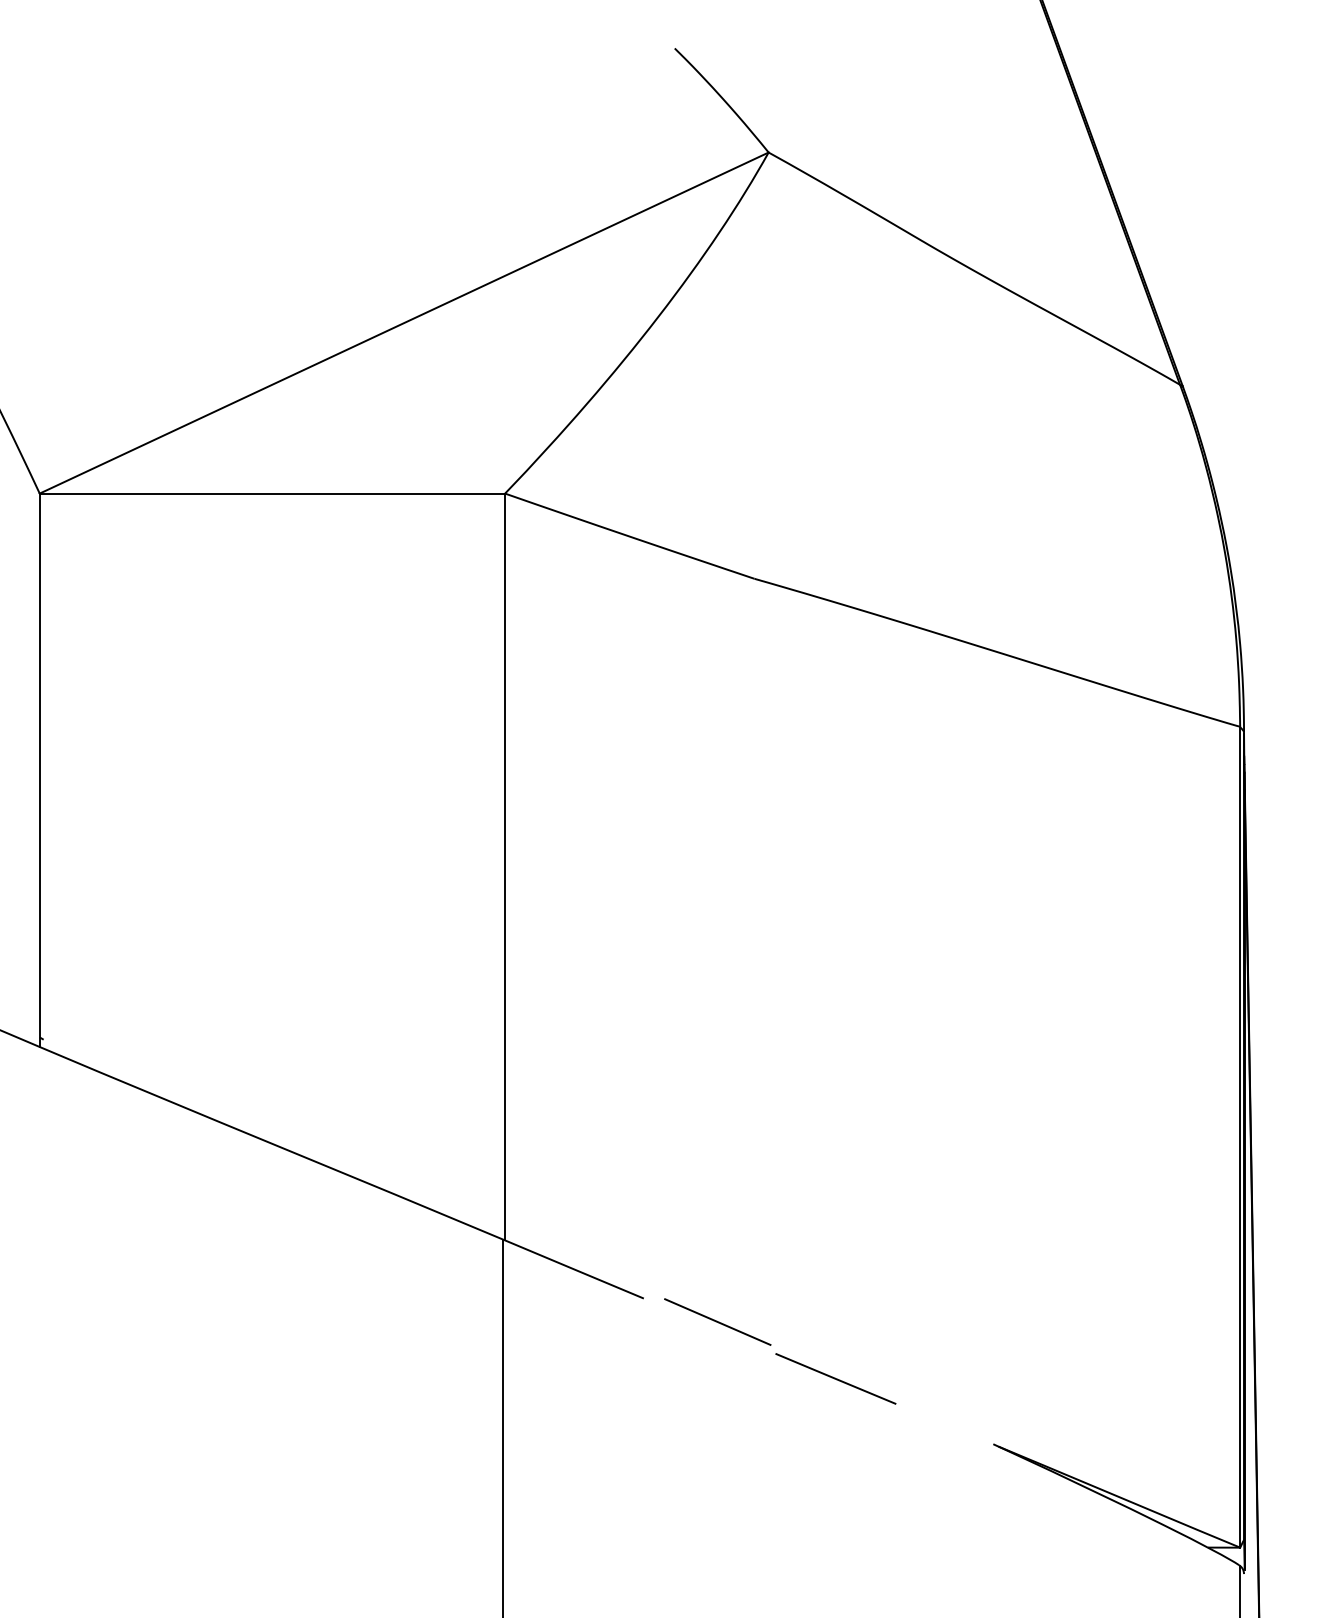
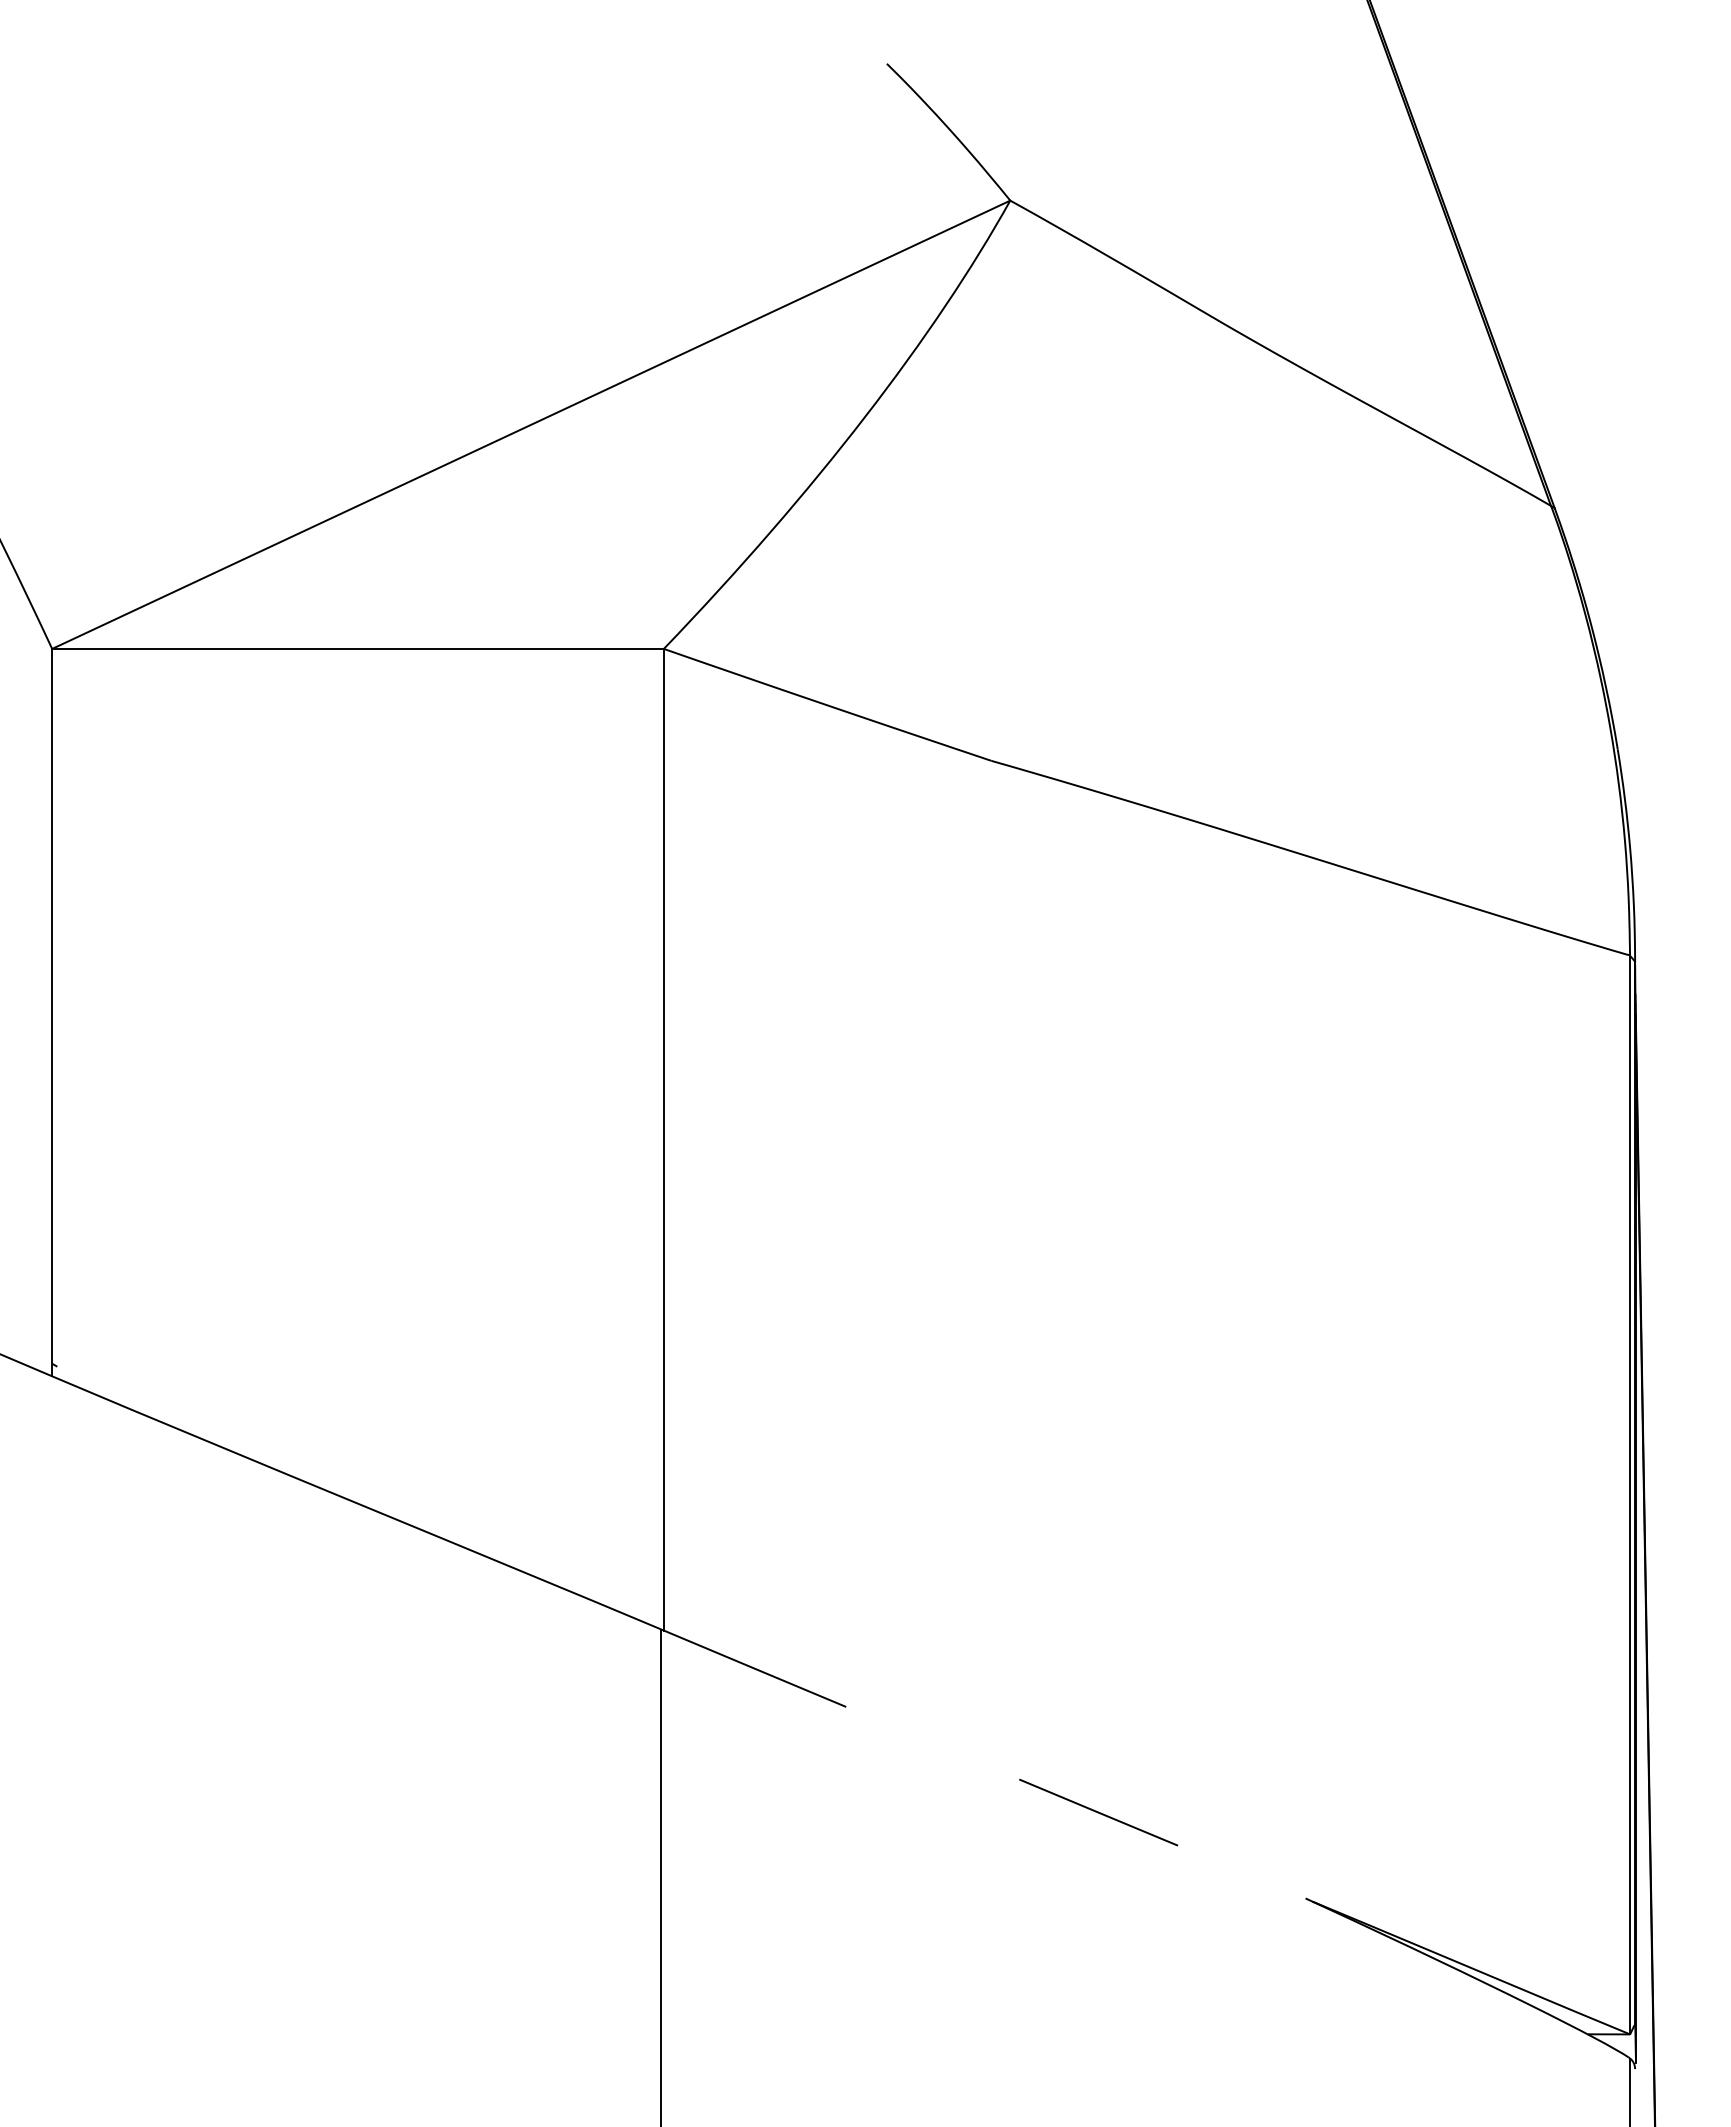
line: (717, 1321) -> (943, 1737), removed

